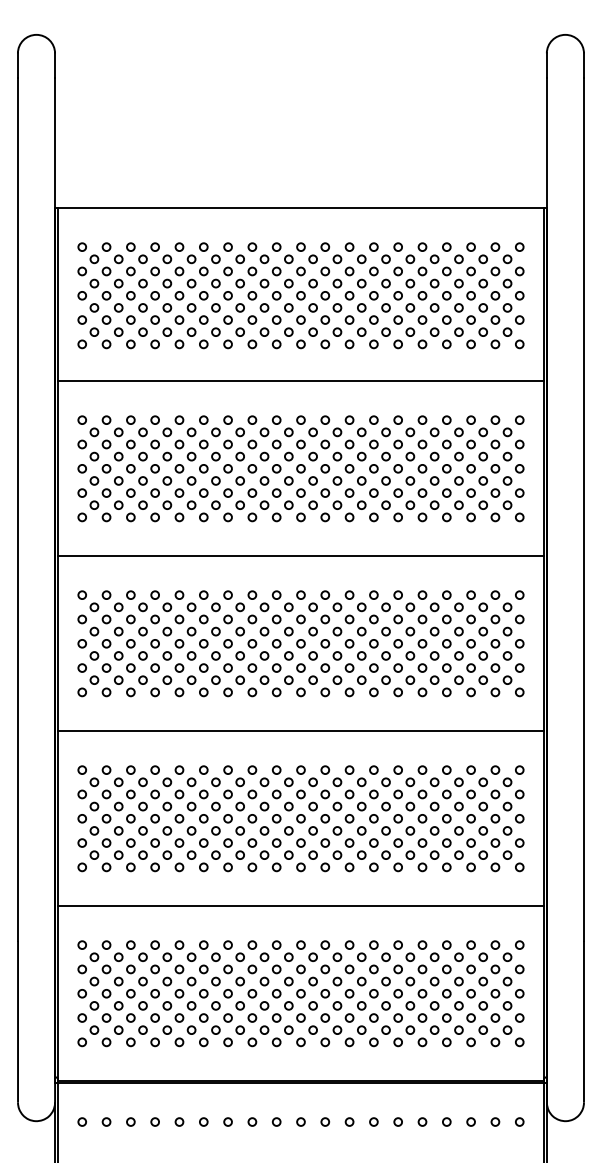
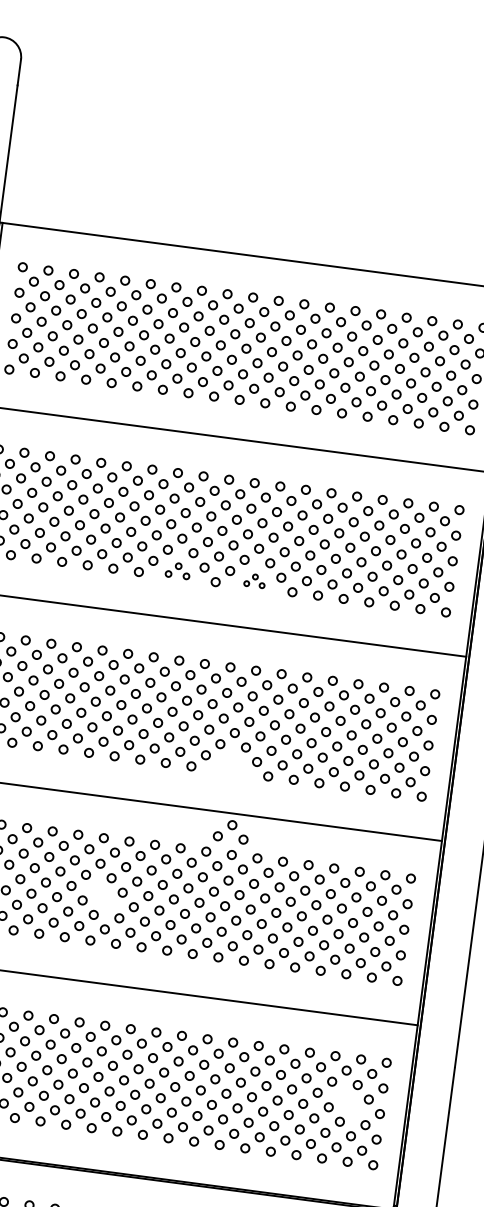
part: (264, 511) -> (178, 570), size x0.7
part: (337, 511) -> (254, 580), size x0.6
part: (337, 686) -> (231, 831), moved
part: (233, 824) -> (102, 896), removed
part: (489, 987) -> (349, 1103), removed

